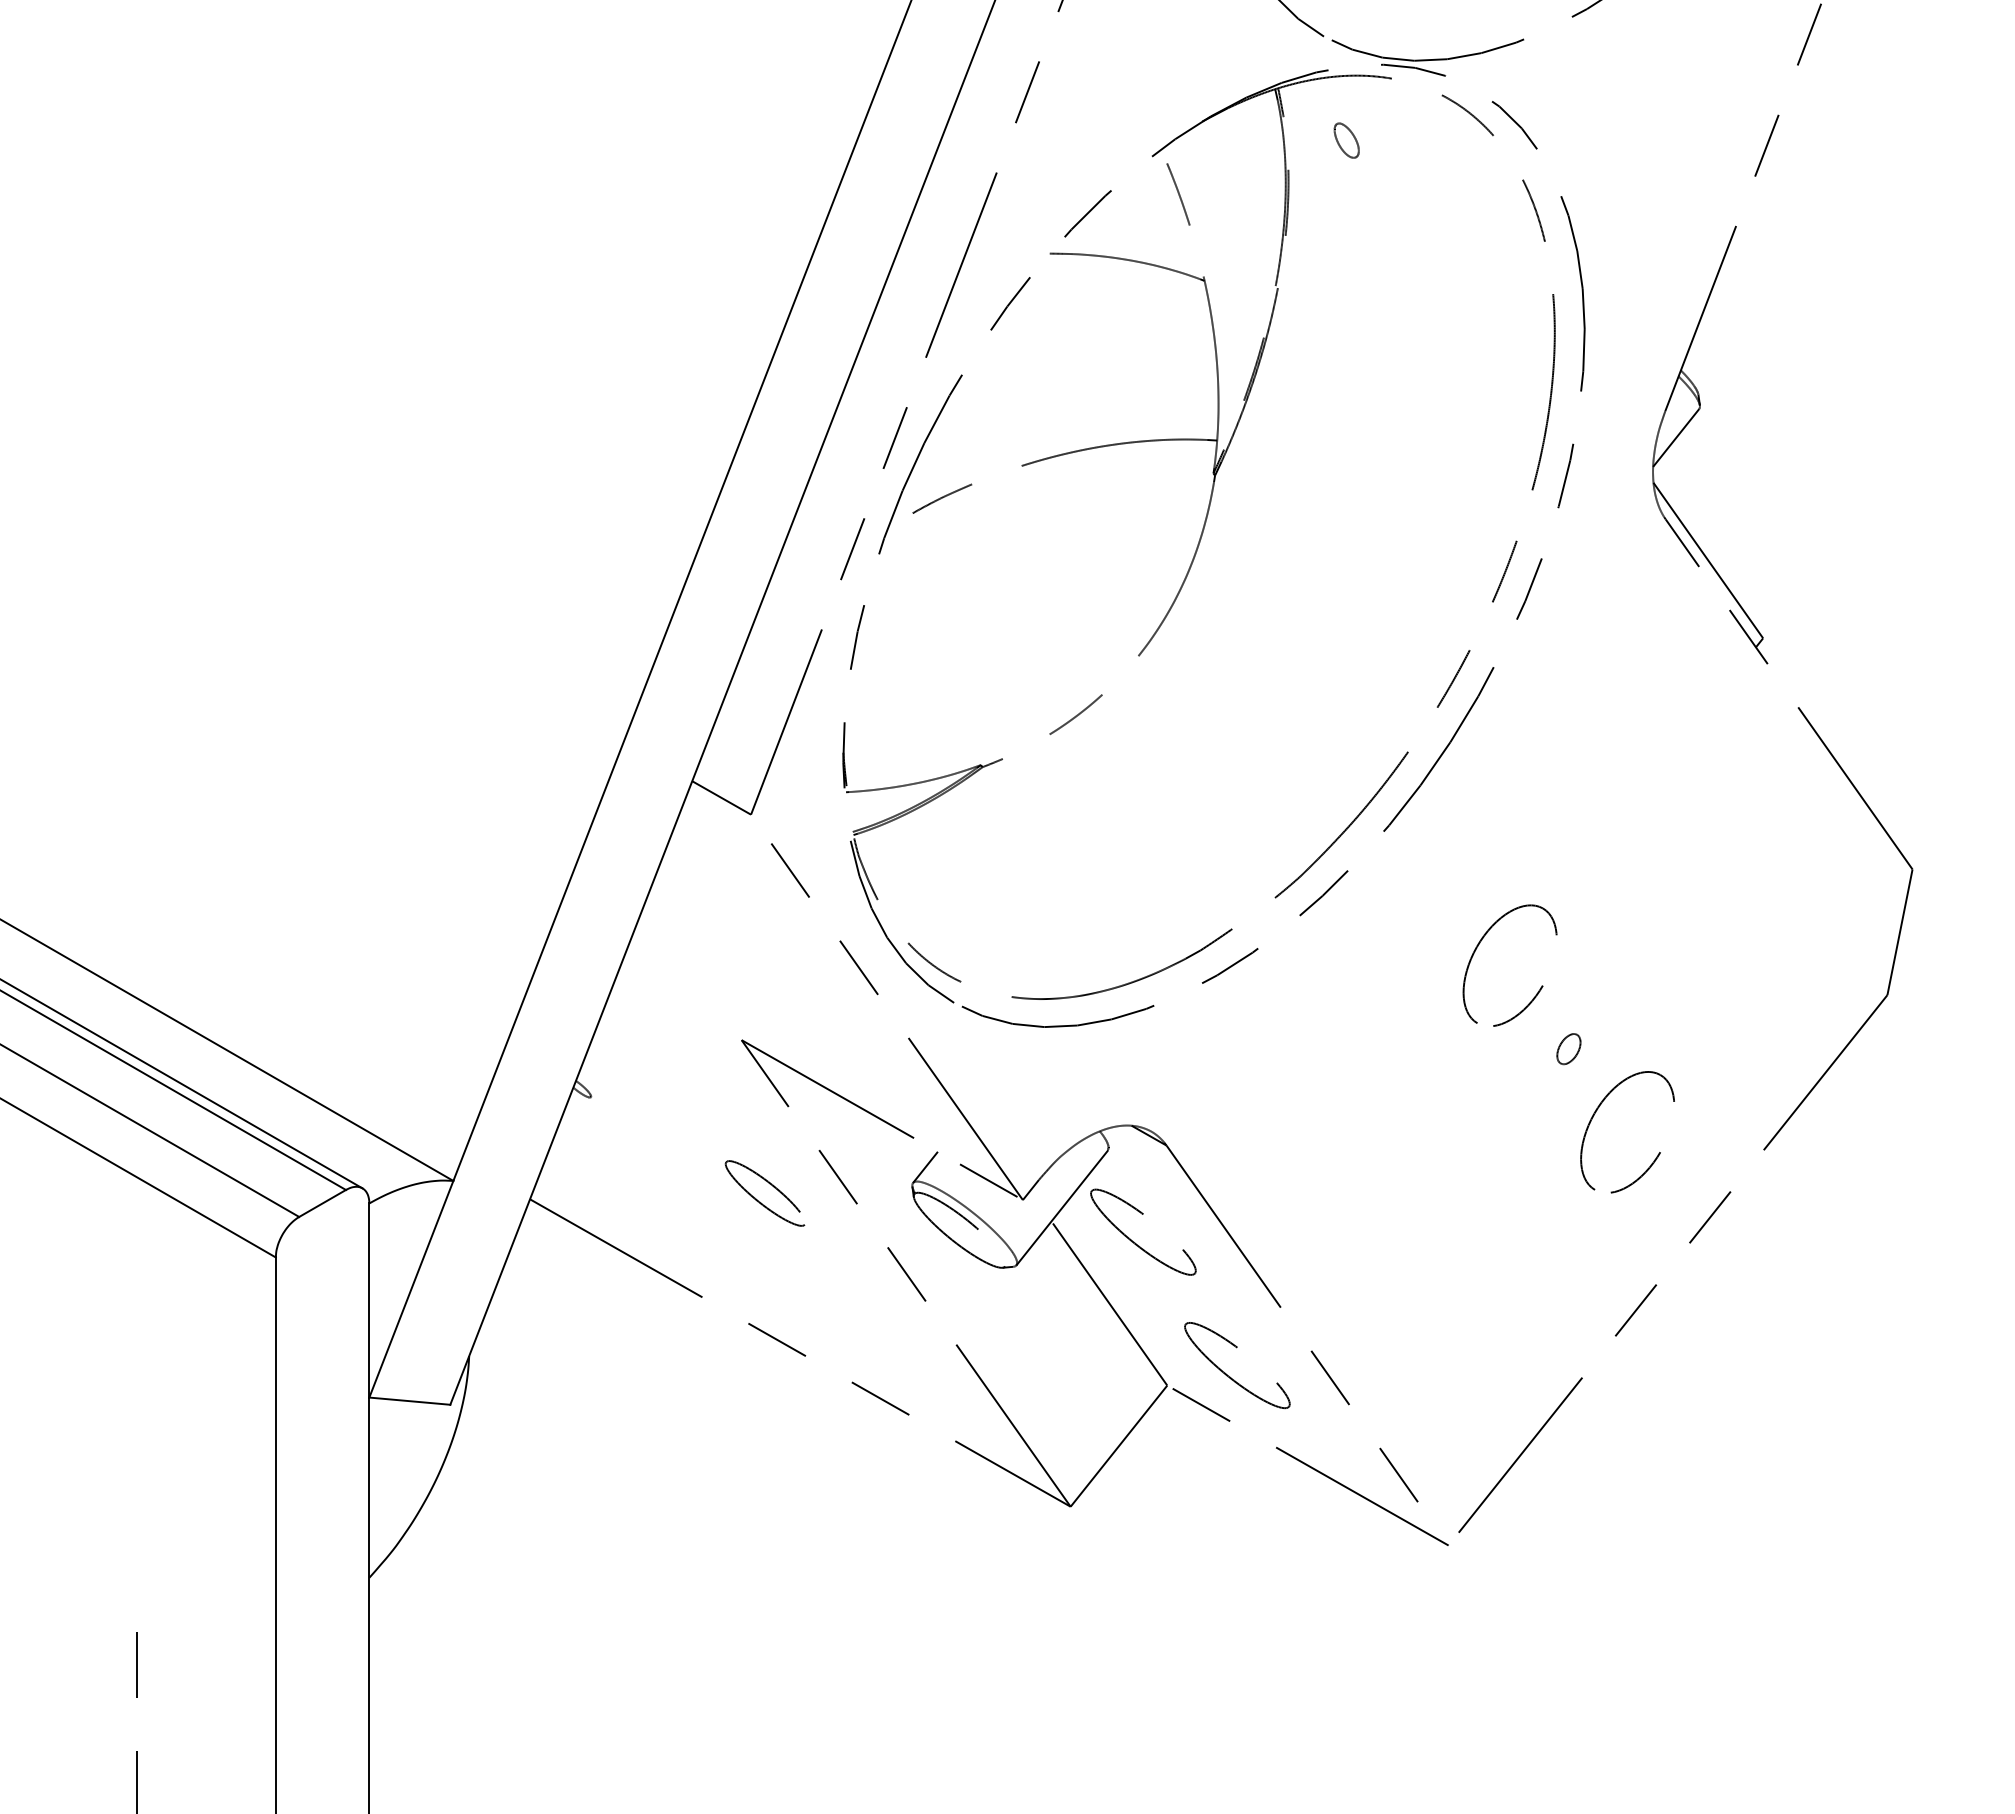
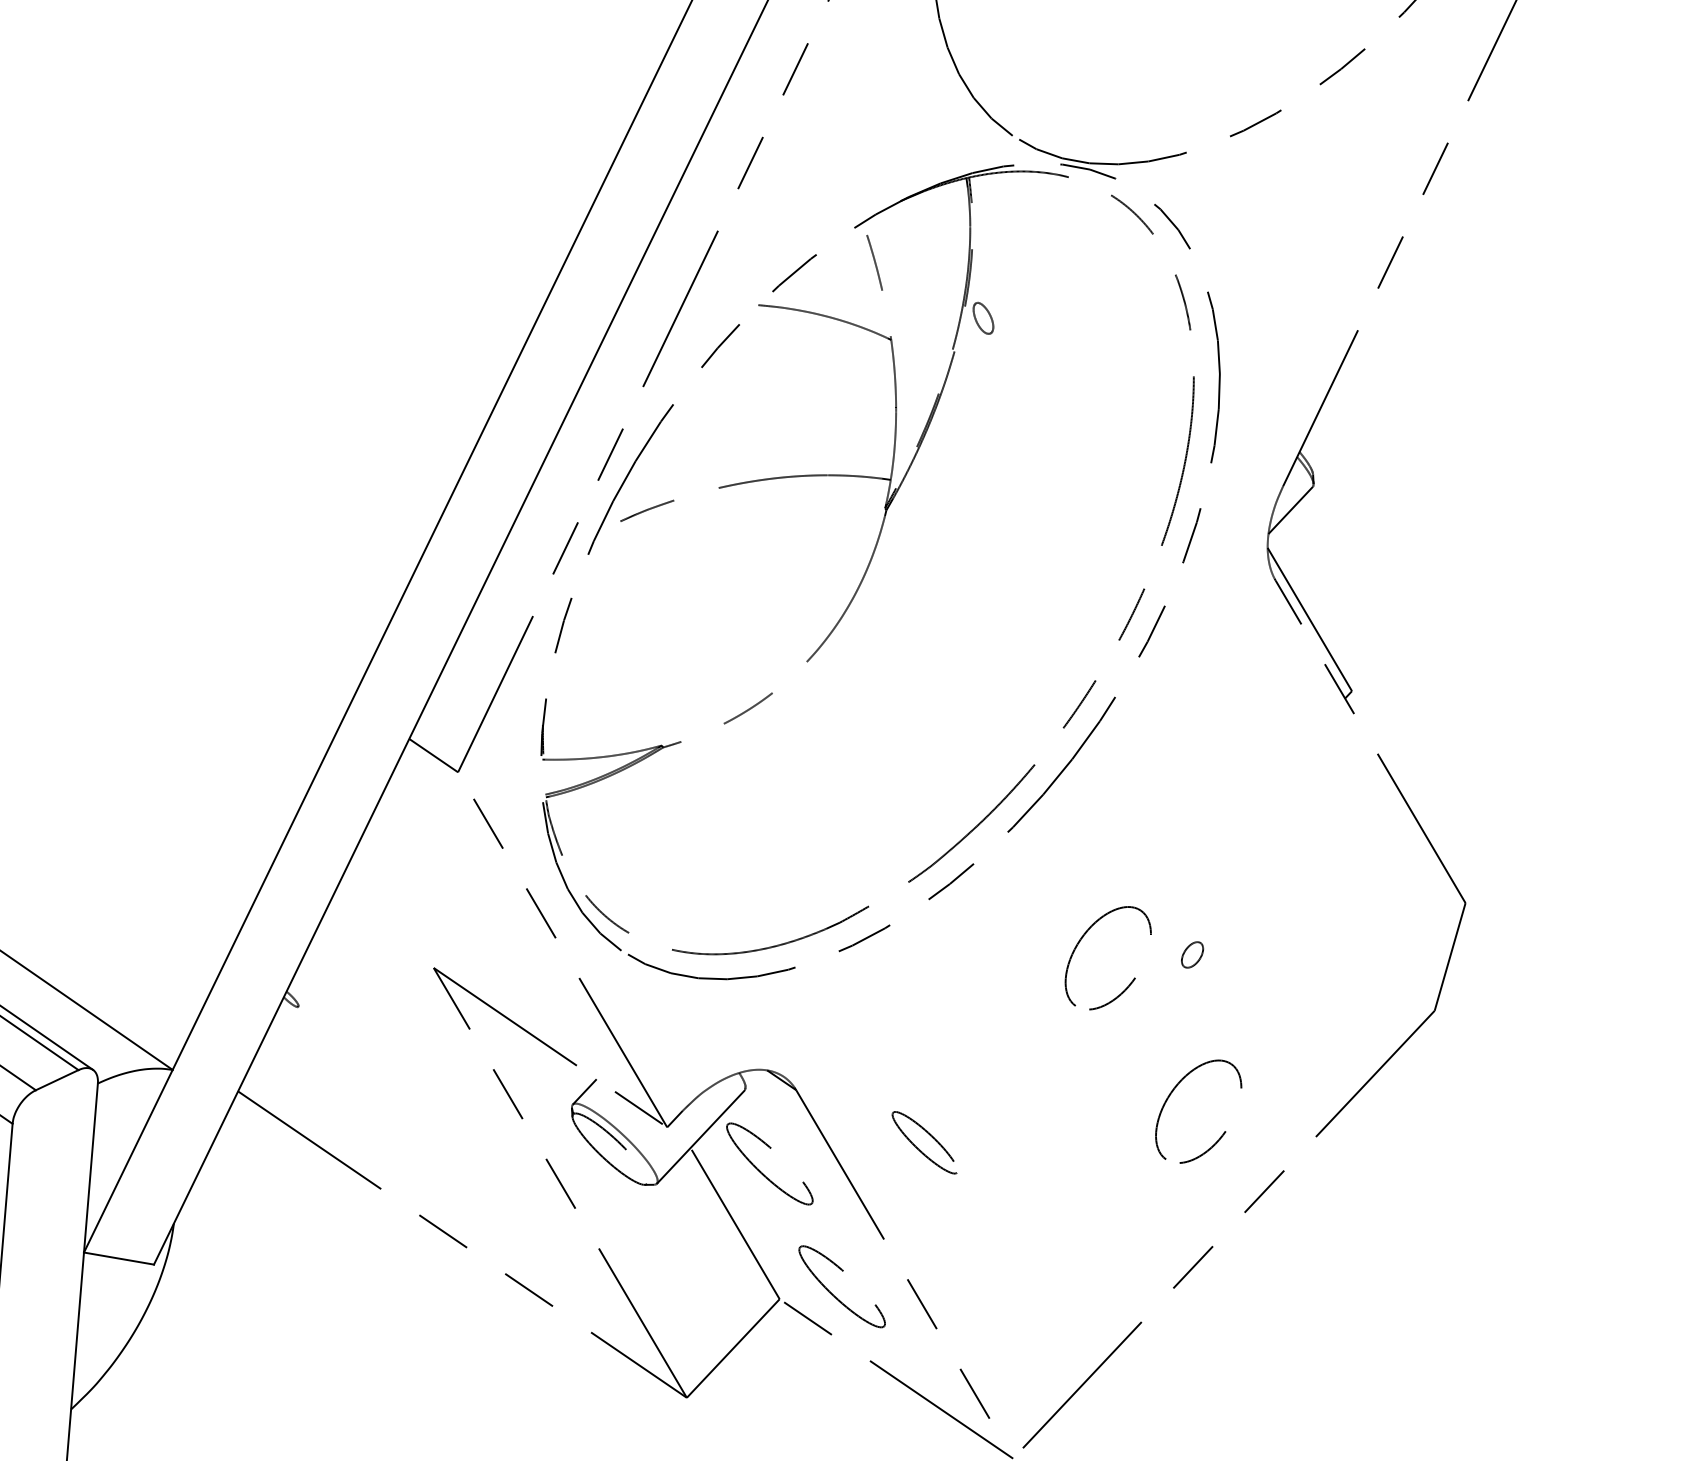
part: (1346, 140) -> (983, 318), moved
part: (1568, 1049) -> (1192, 955), moved
part: (757, 1199) -> (917, 1147), moved

